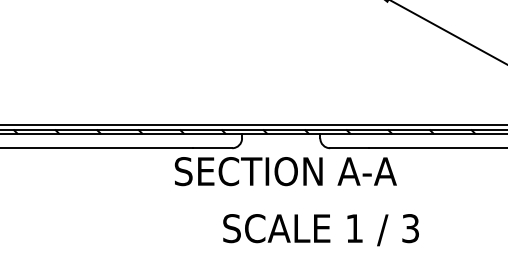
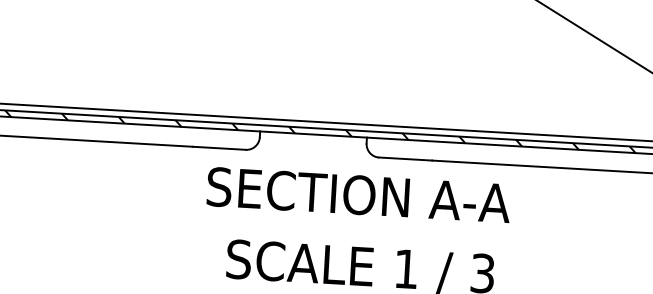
text: (285, 171) -> (358, 195), moved

